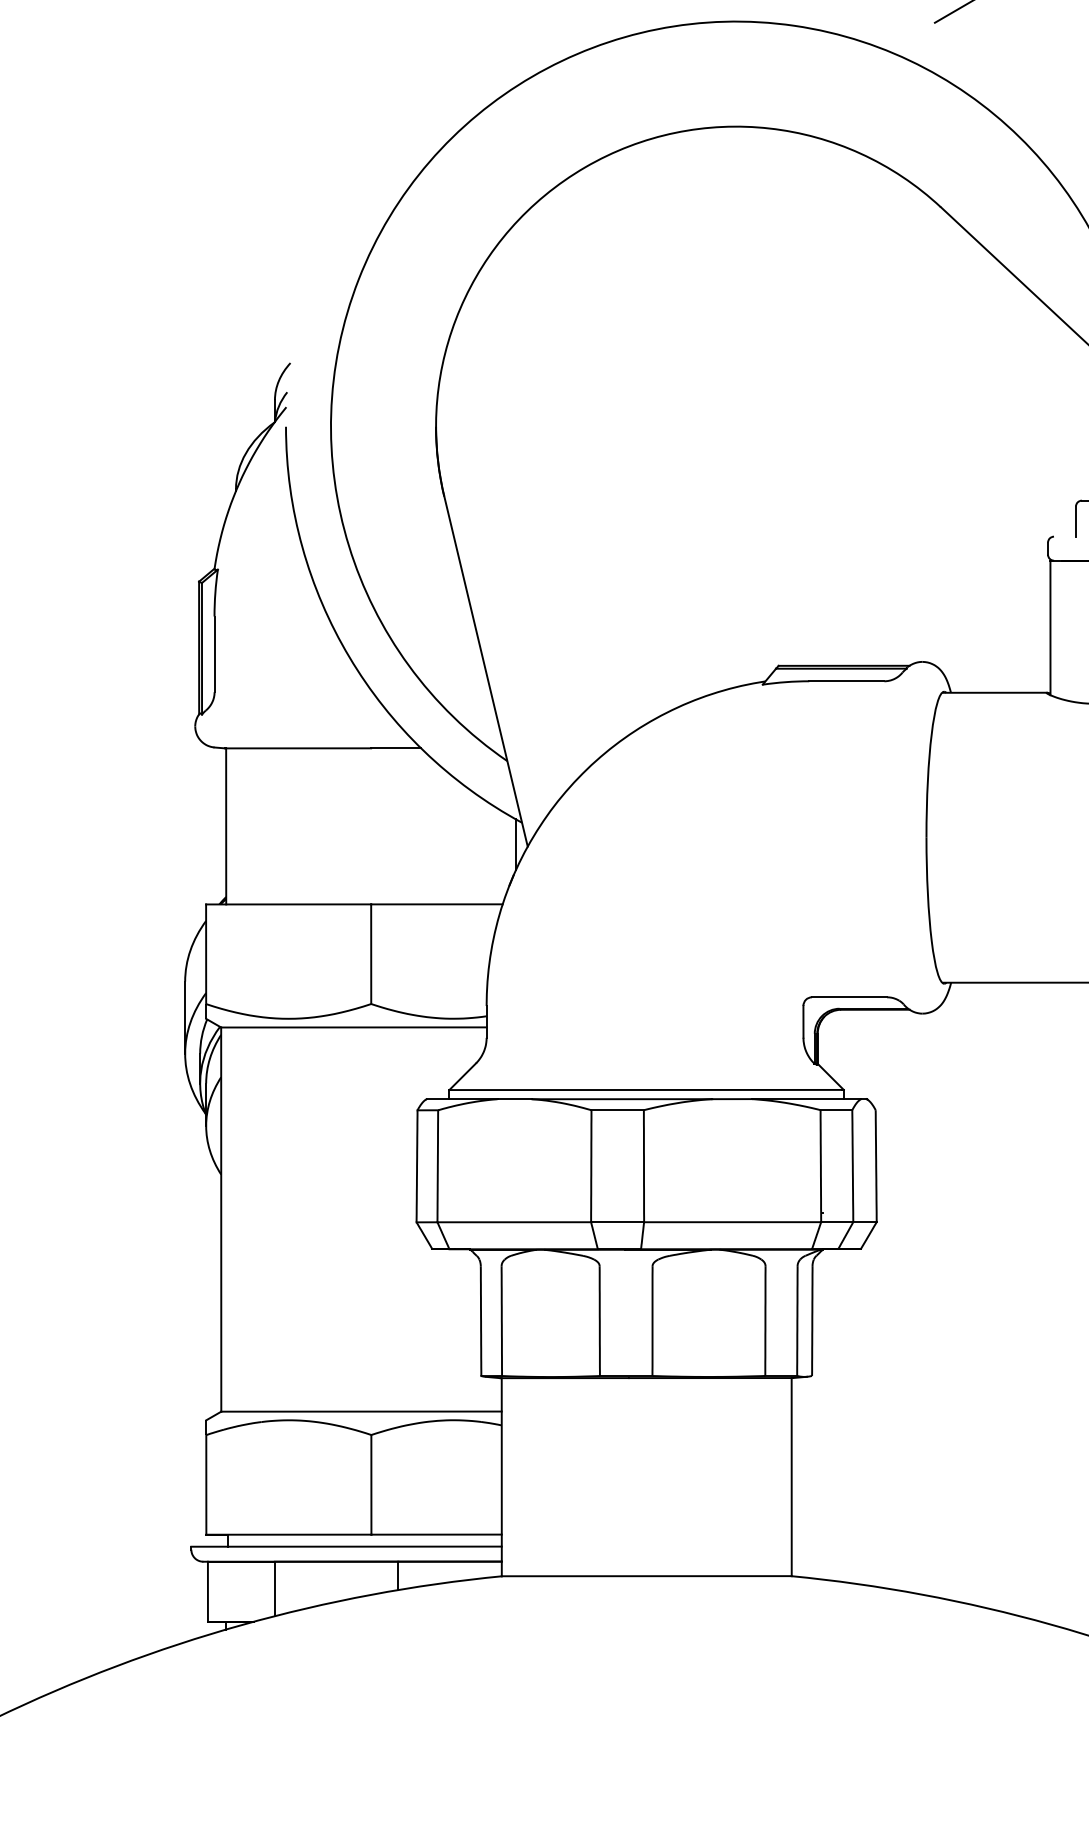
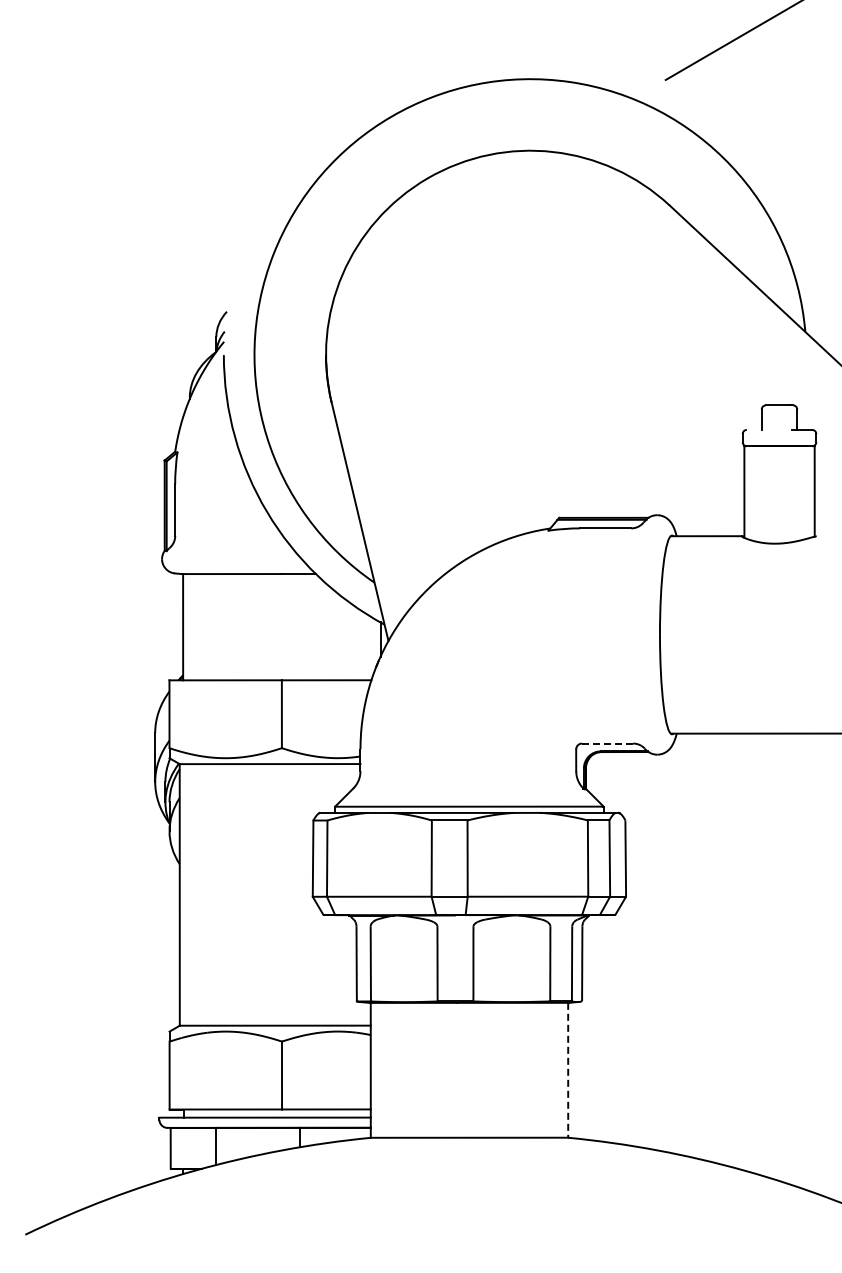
line: (849, 997) -> (607, 743), solid -> dashed
line: (792, 1477) -> (568, 1070), solid -> dashed

